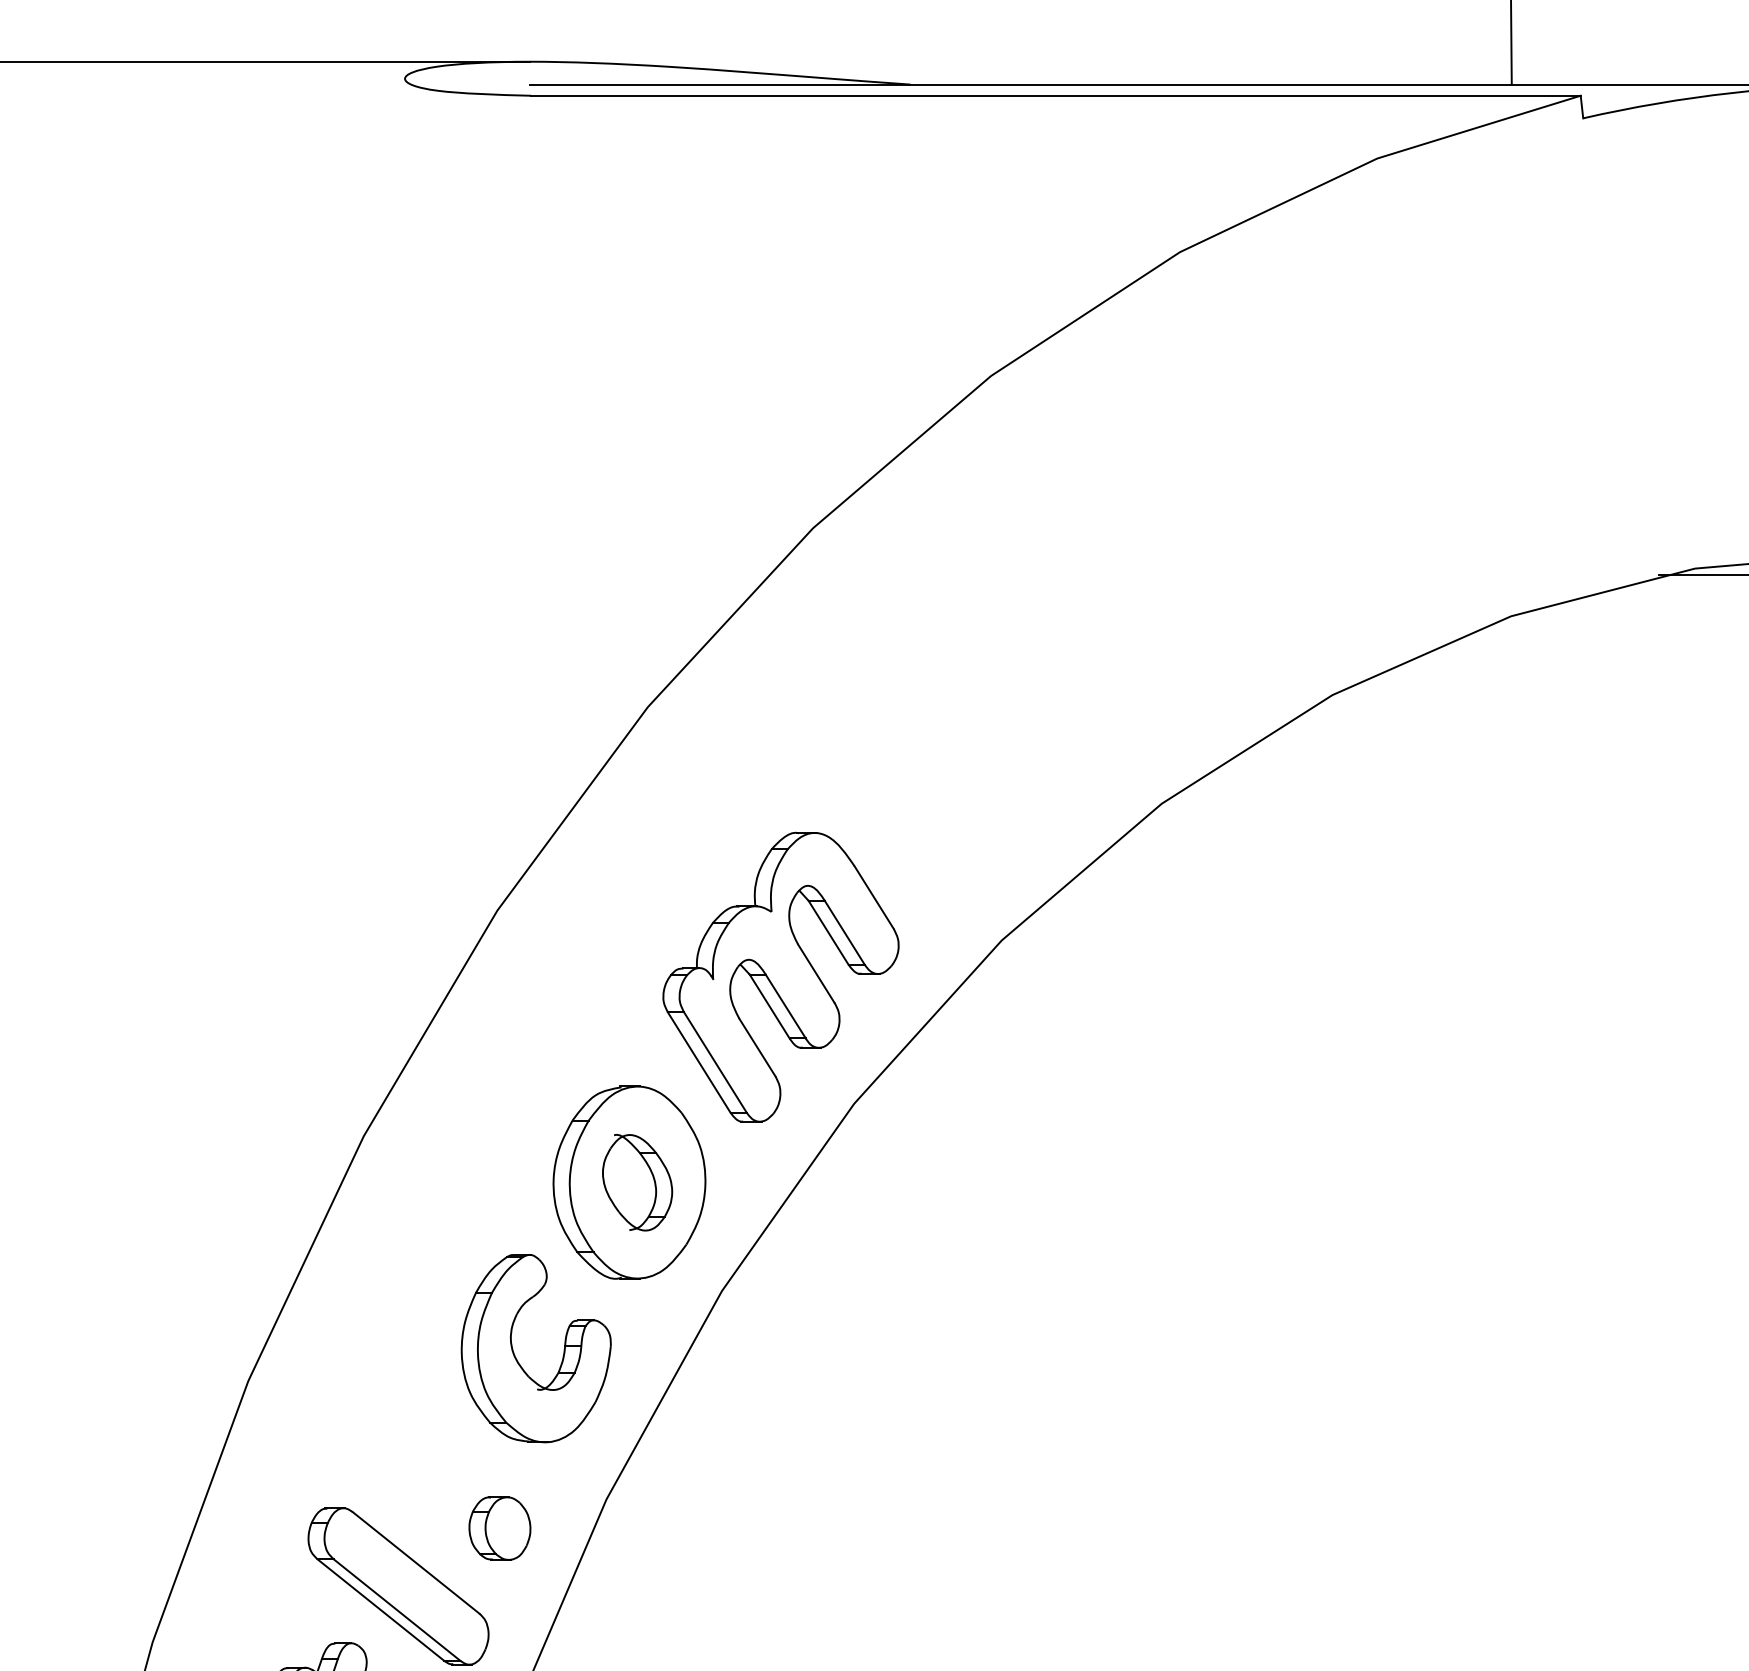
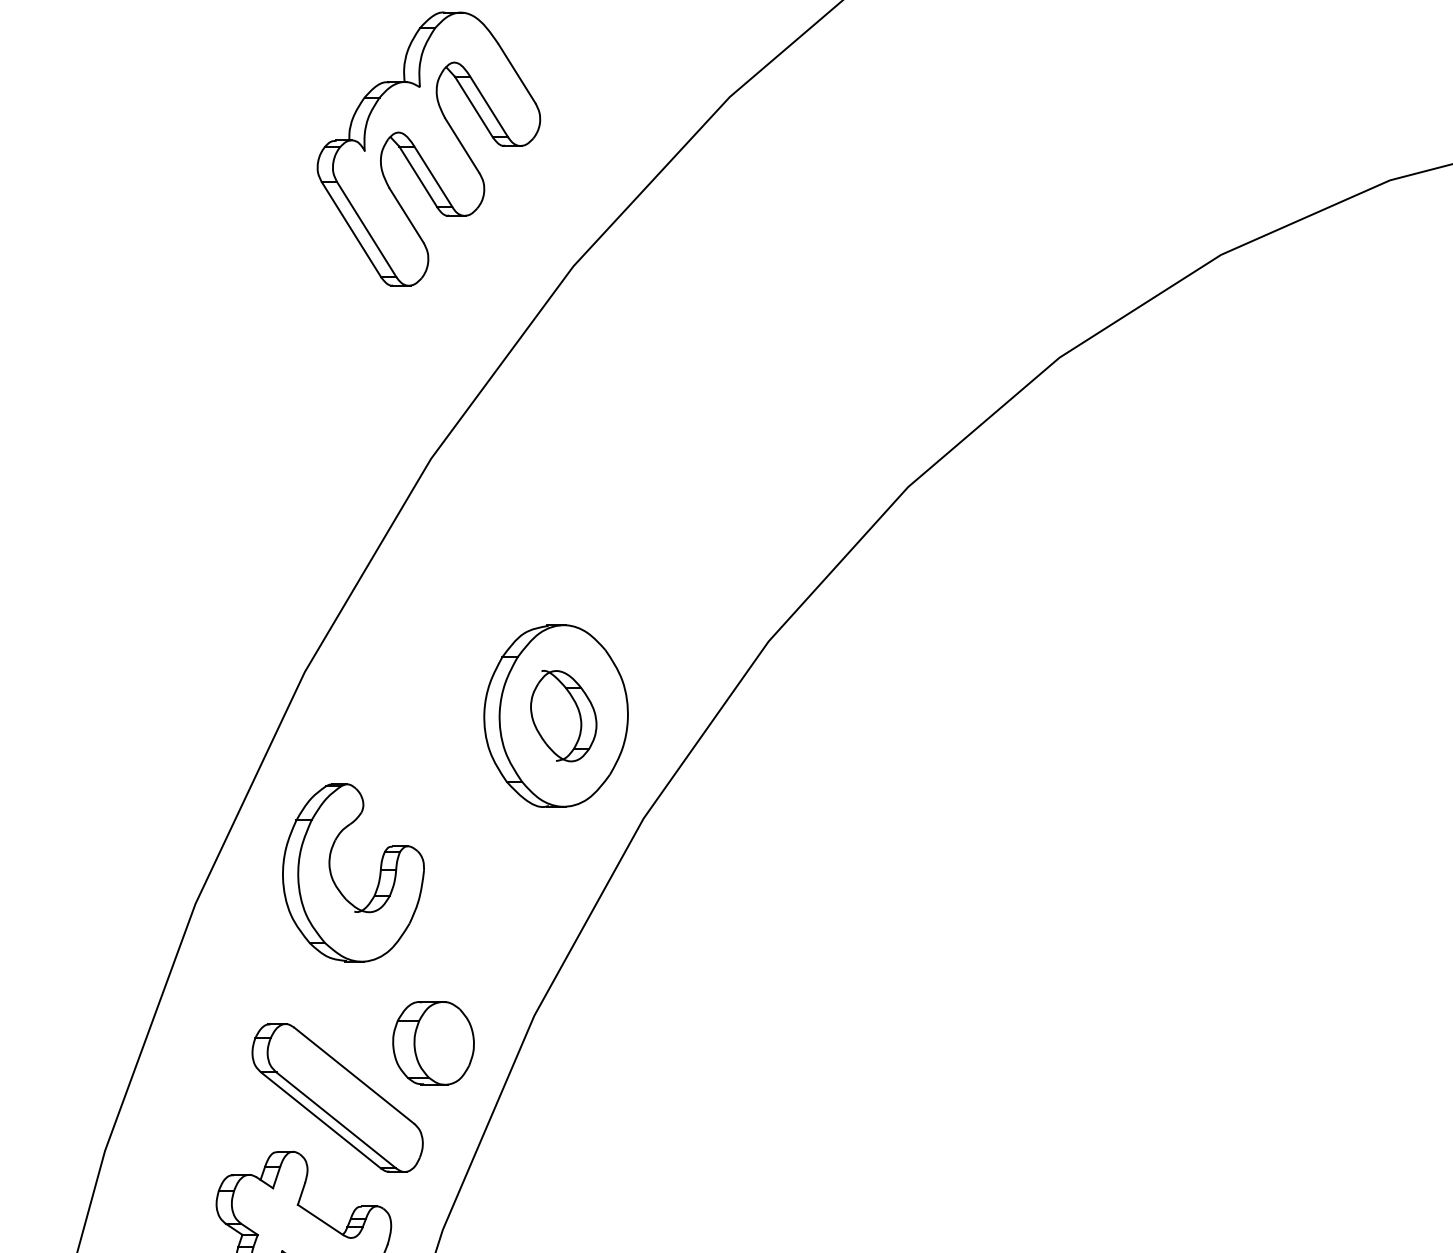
part: (780, 976) -> (428, 148), moved
part: (516, 1357) -> (334, 881), moved
part: (499, 1528) -> (433, 1043), size x1.4

